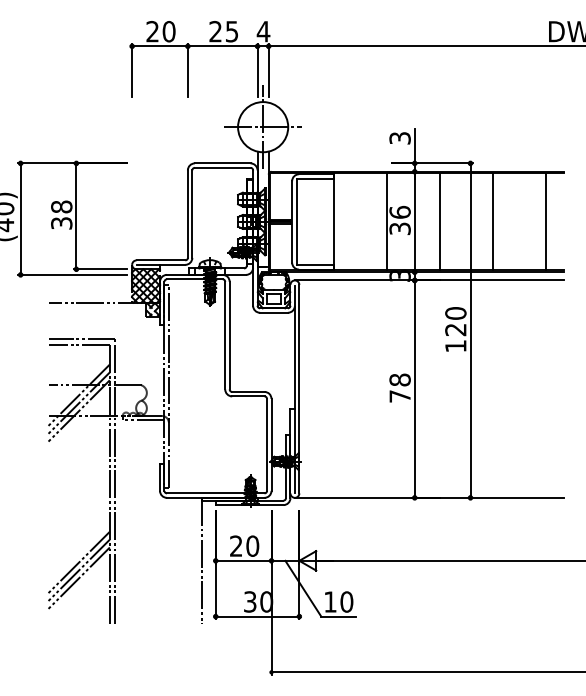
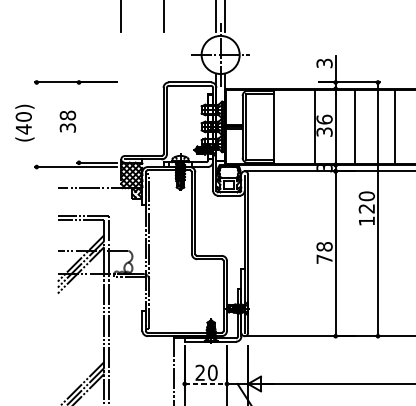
line: (76, 216) -> (79, 122), removed
line: (20, 218) -> (36, 124), removed
line: (243, 560) -> (205, 383), solid -> dashed

